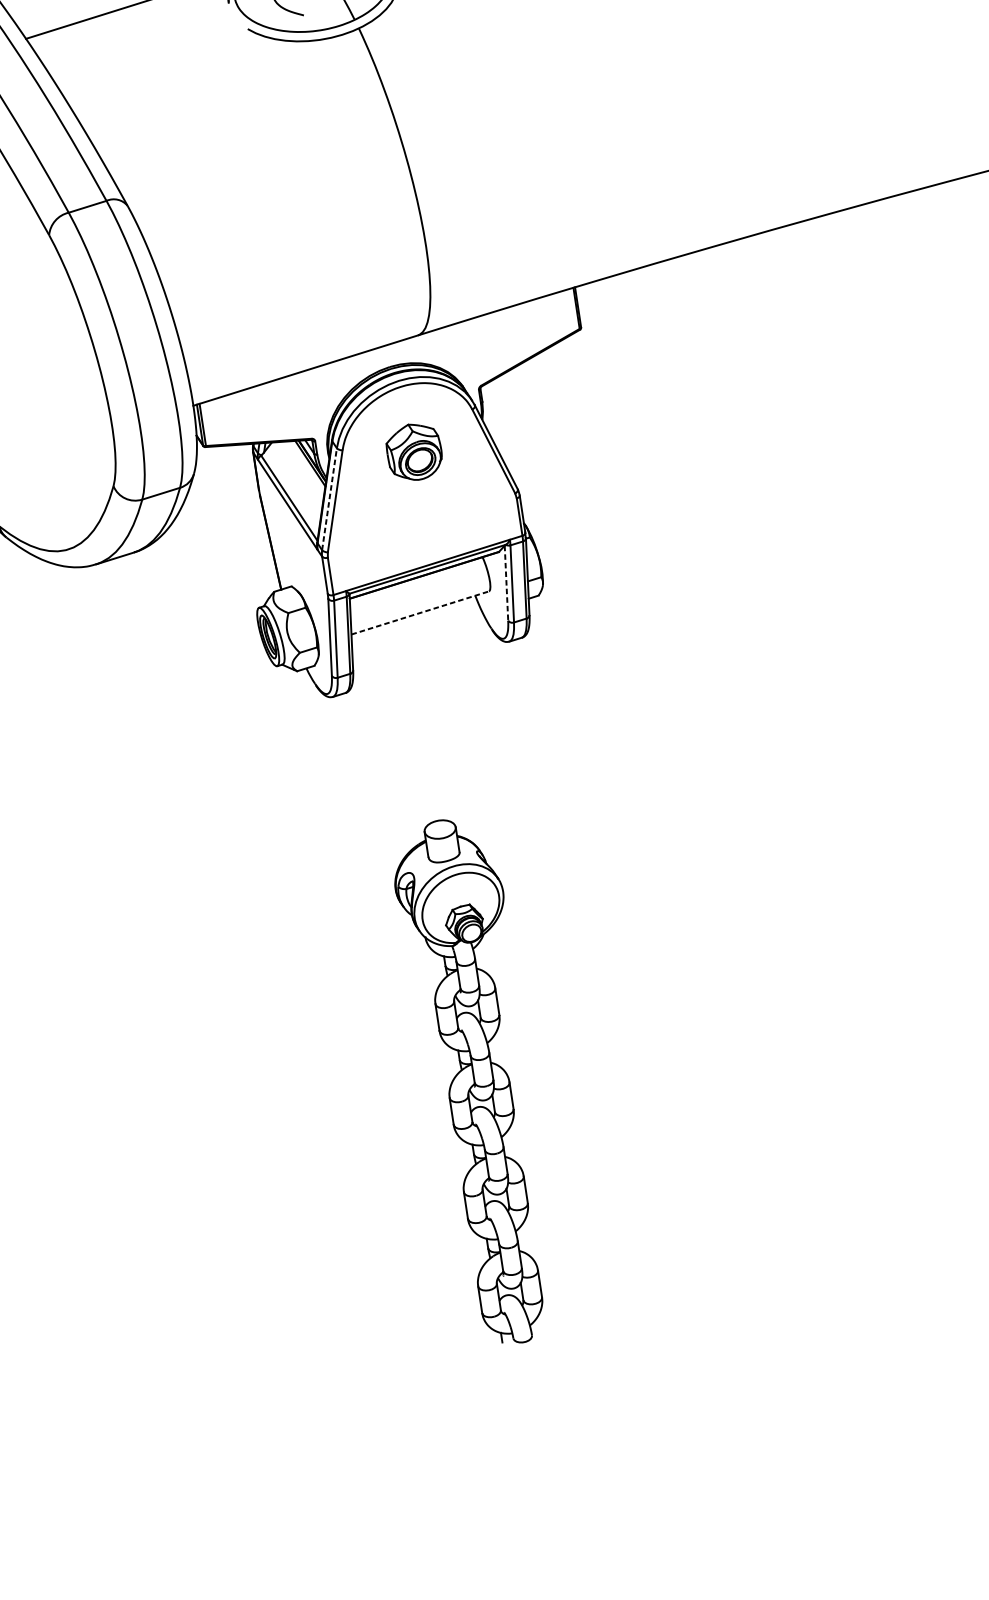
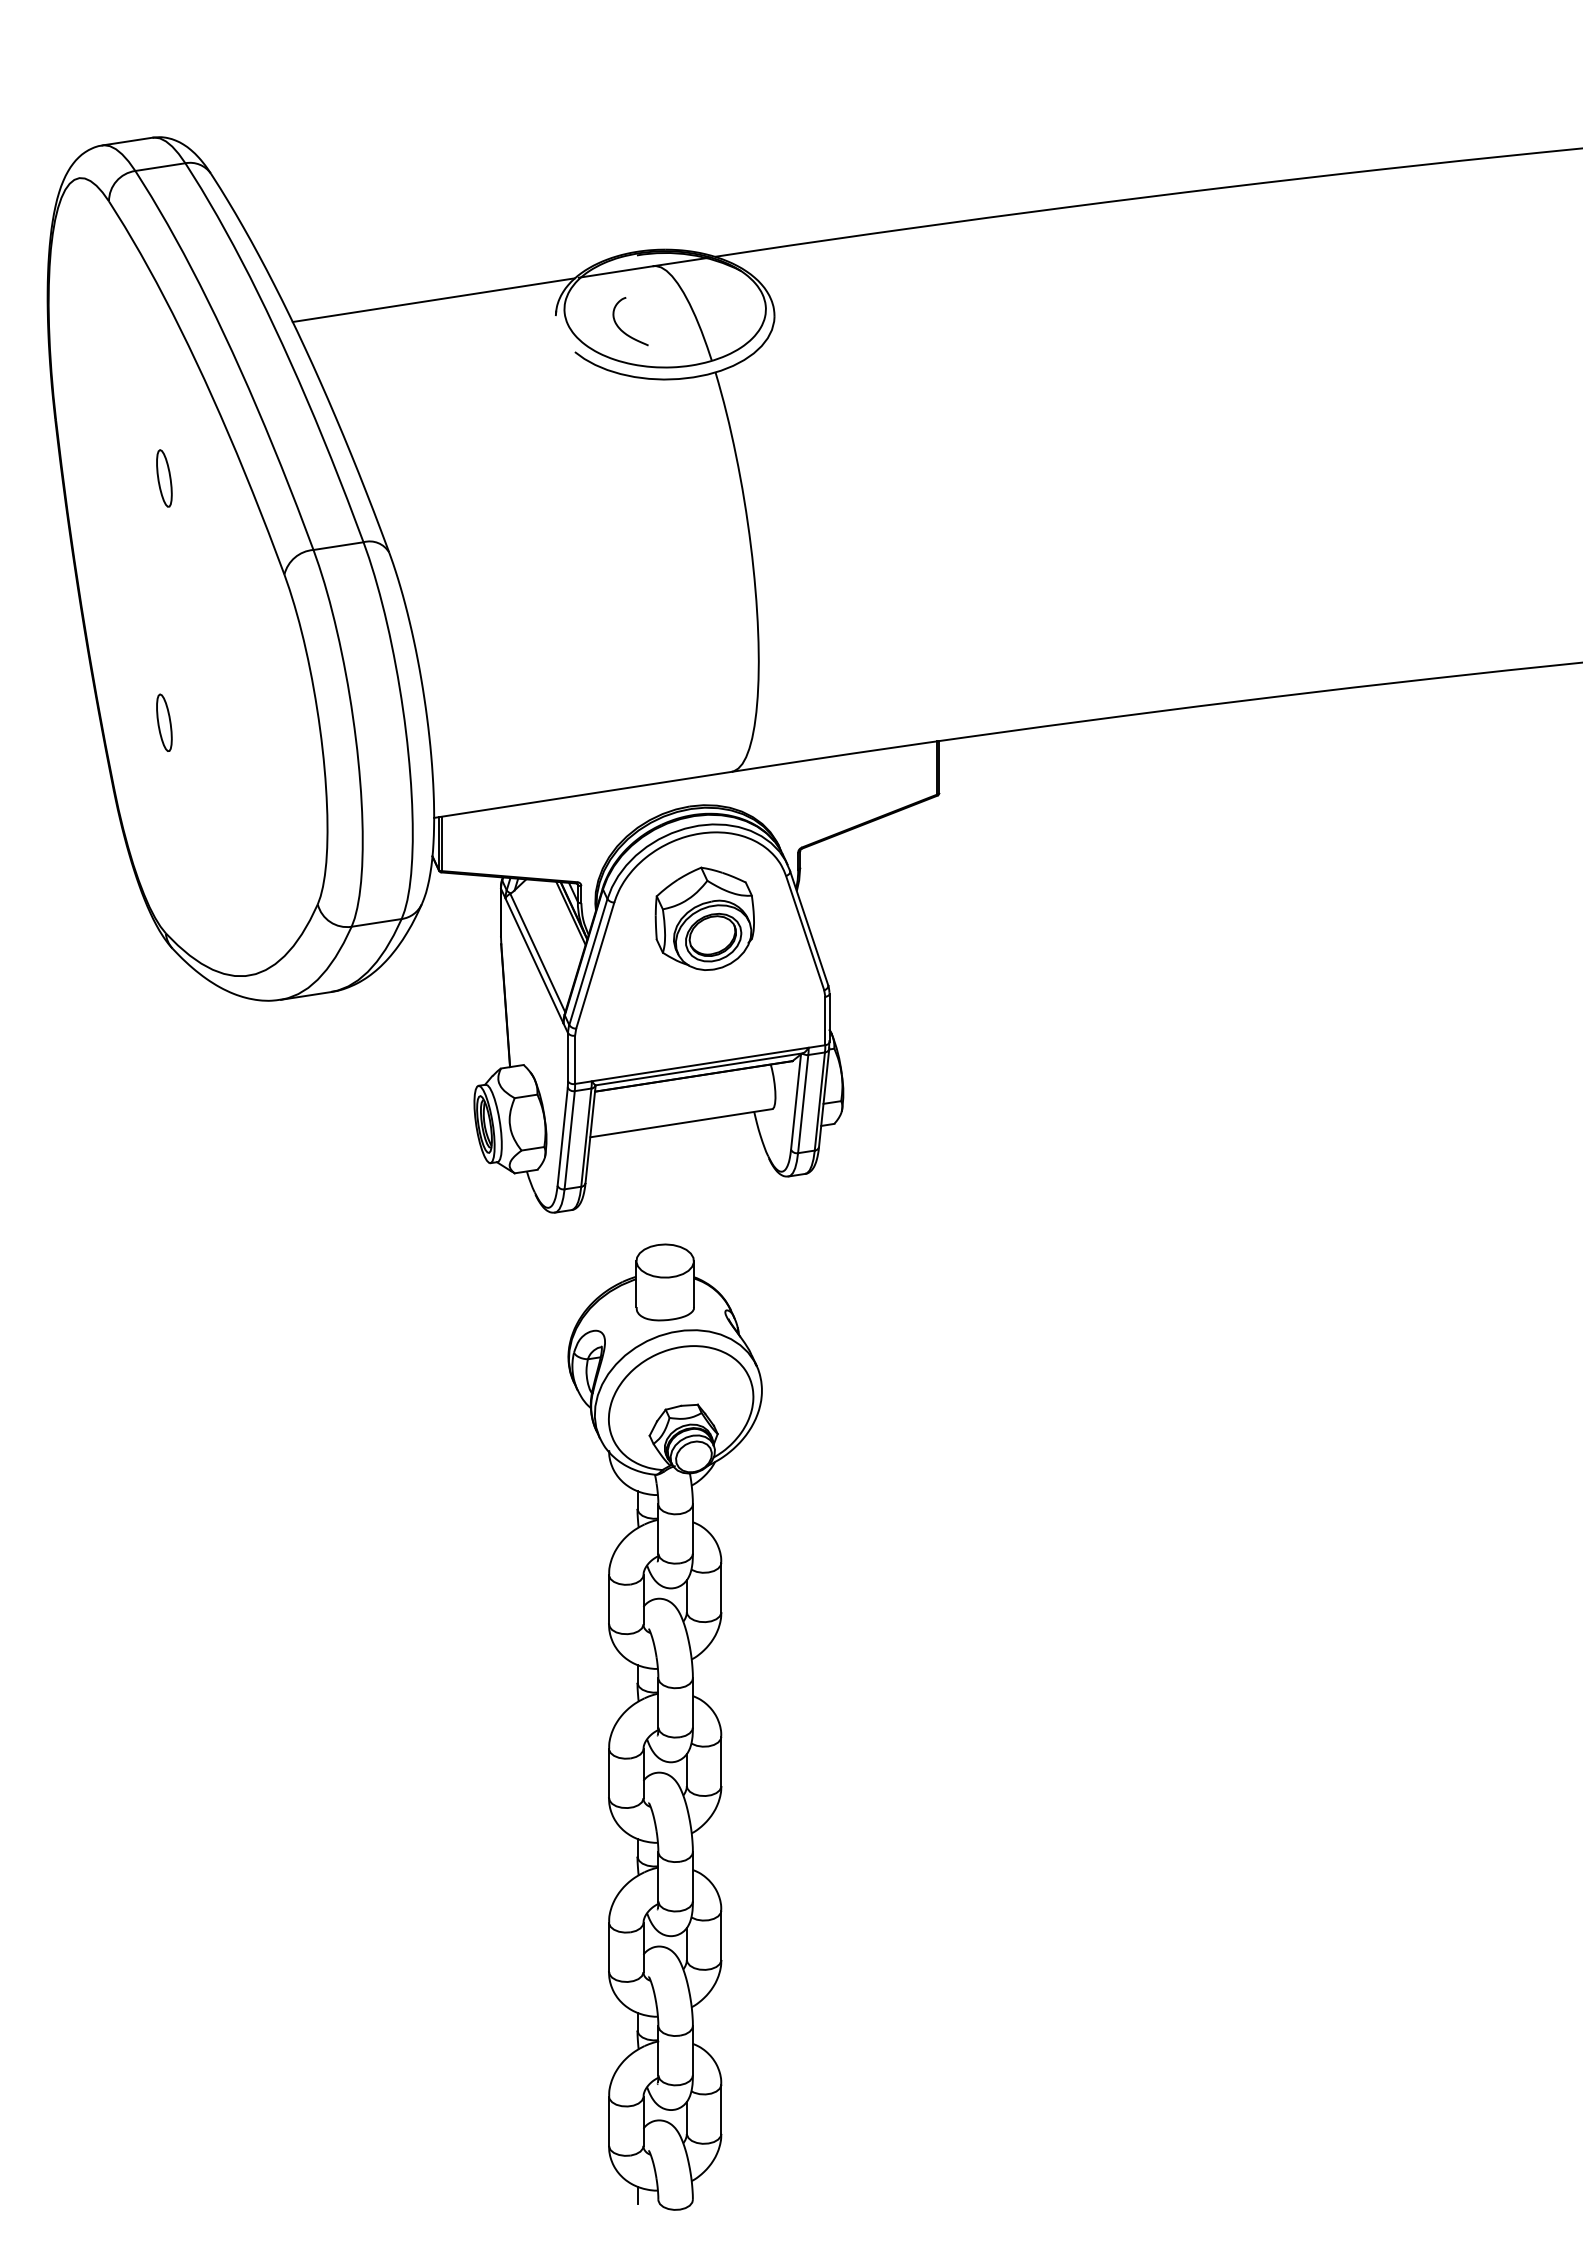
part: (414, 451) -> (704, 918), size x1.43
line: (329, 499) -> (588, 962), dashed -> solid
line: (506, 583) -> (796, 1102), dashed -> solid
line: (420, 613) -> (681, 1123), dashed -> solid
part: (477, 1081) -> (664, 1726), size x1.43

